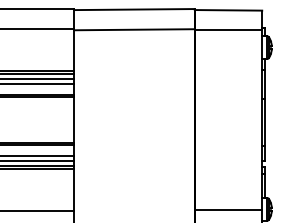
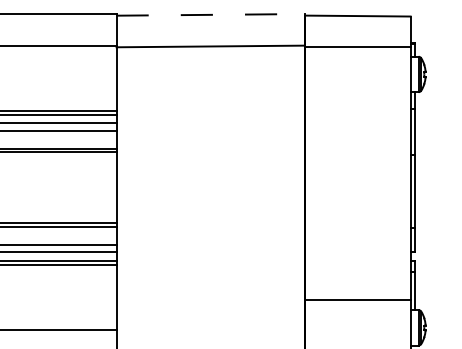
line: (135, 9) -> (212, 14), solid -> dashed
line: (228, 209) -> (357, 299), moved

